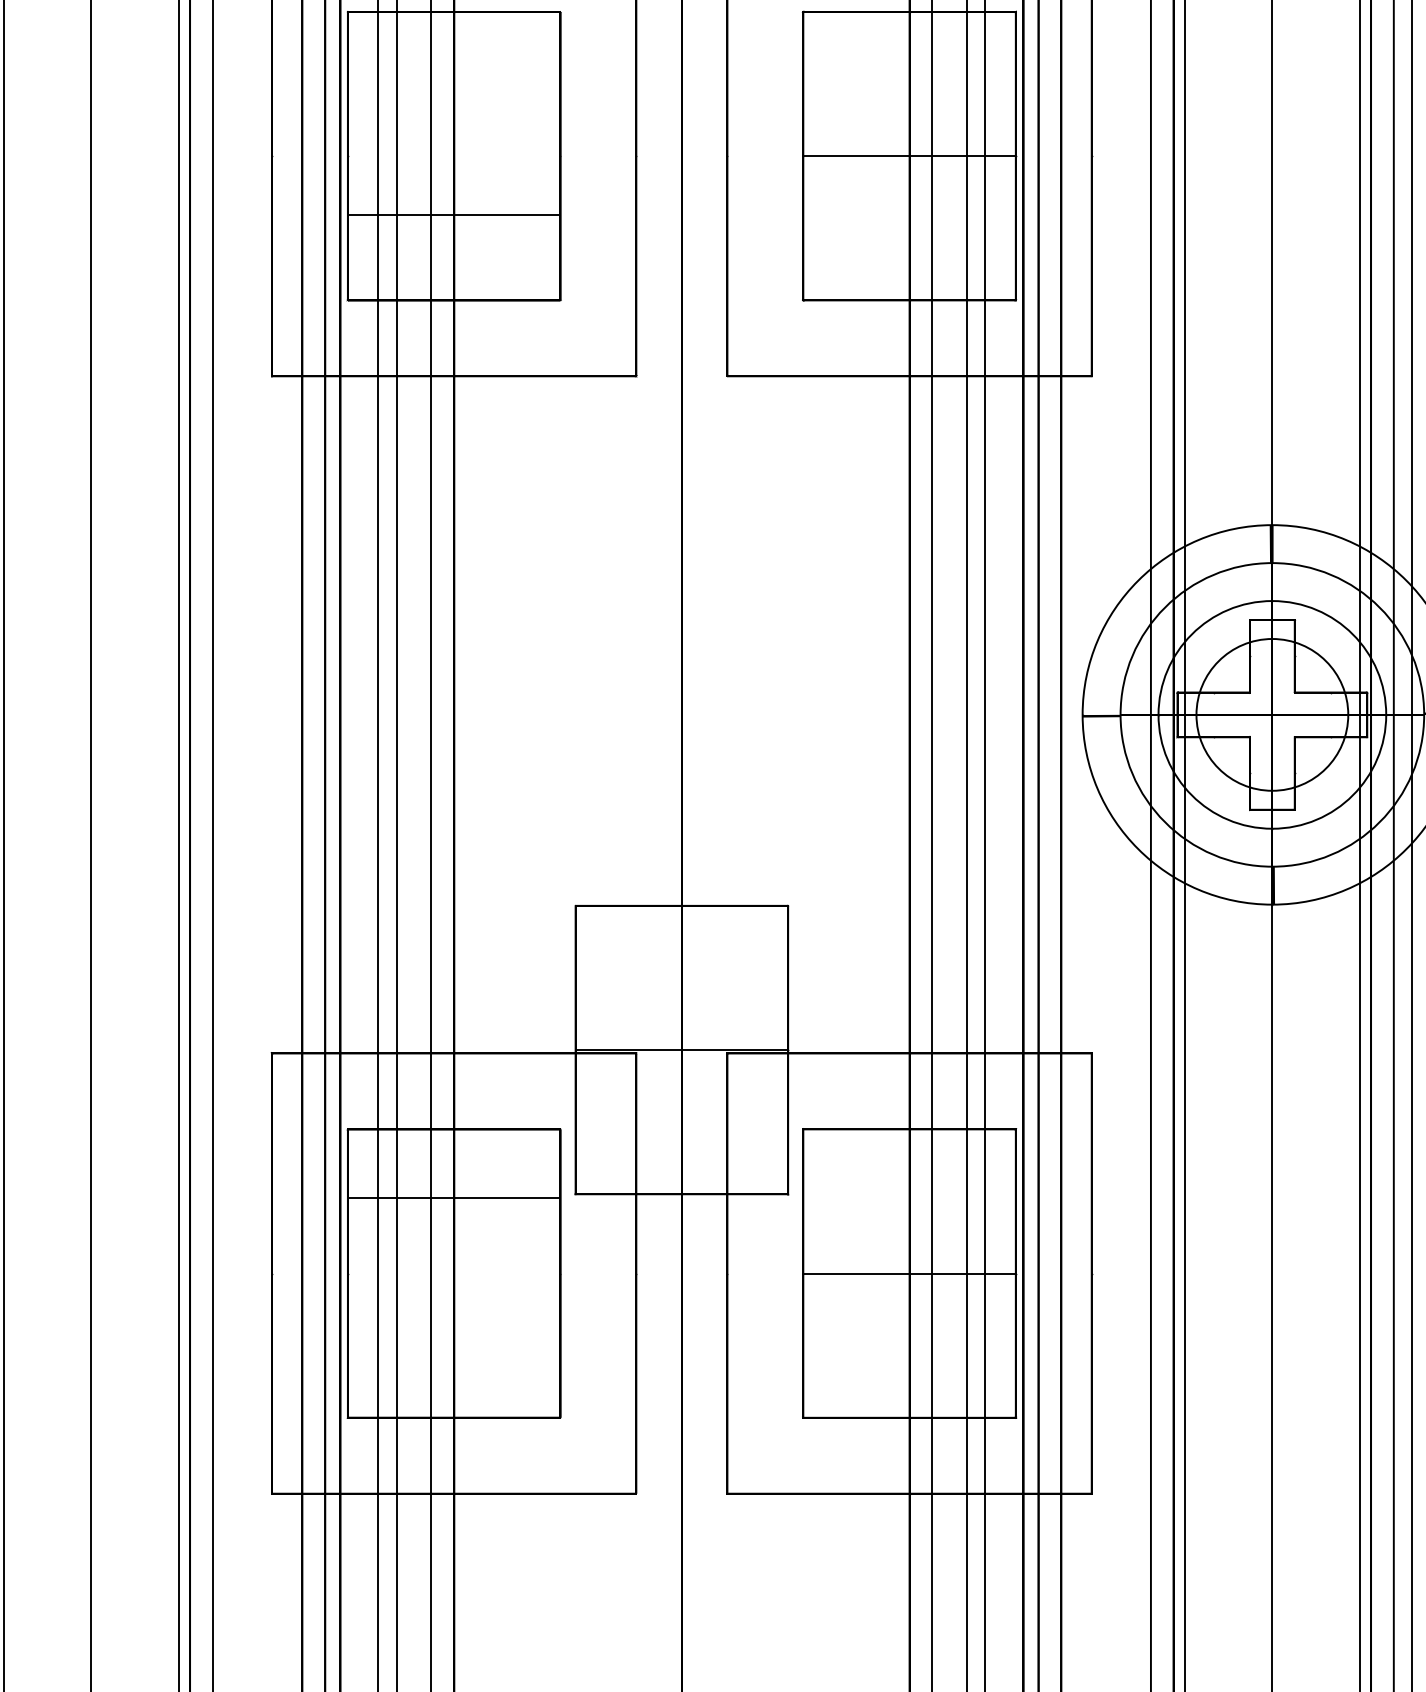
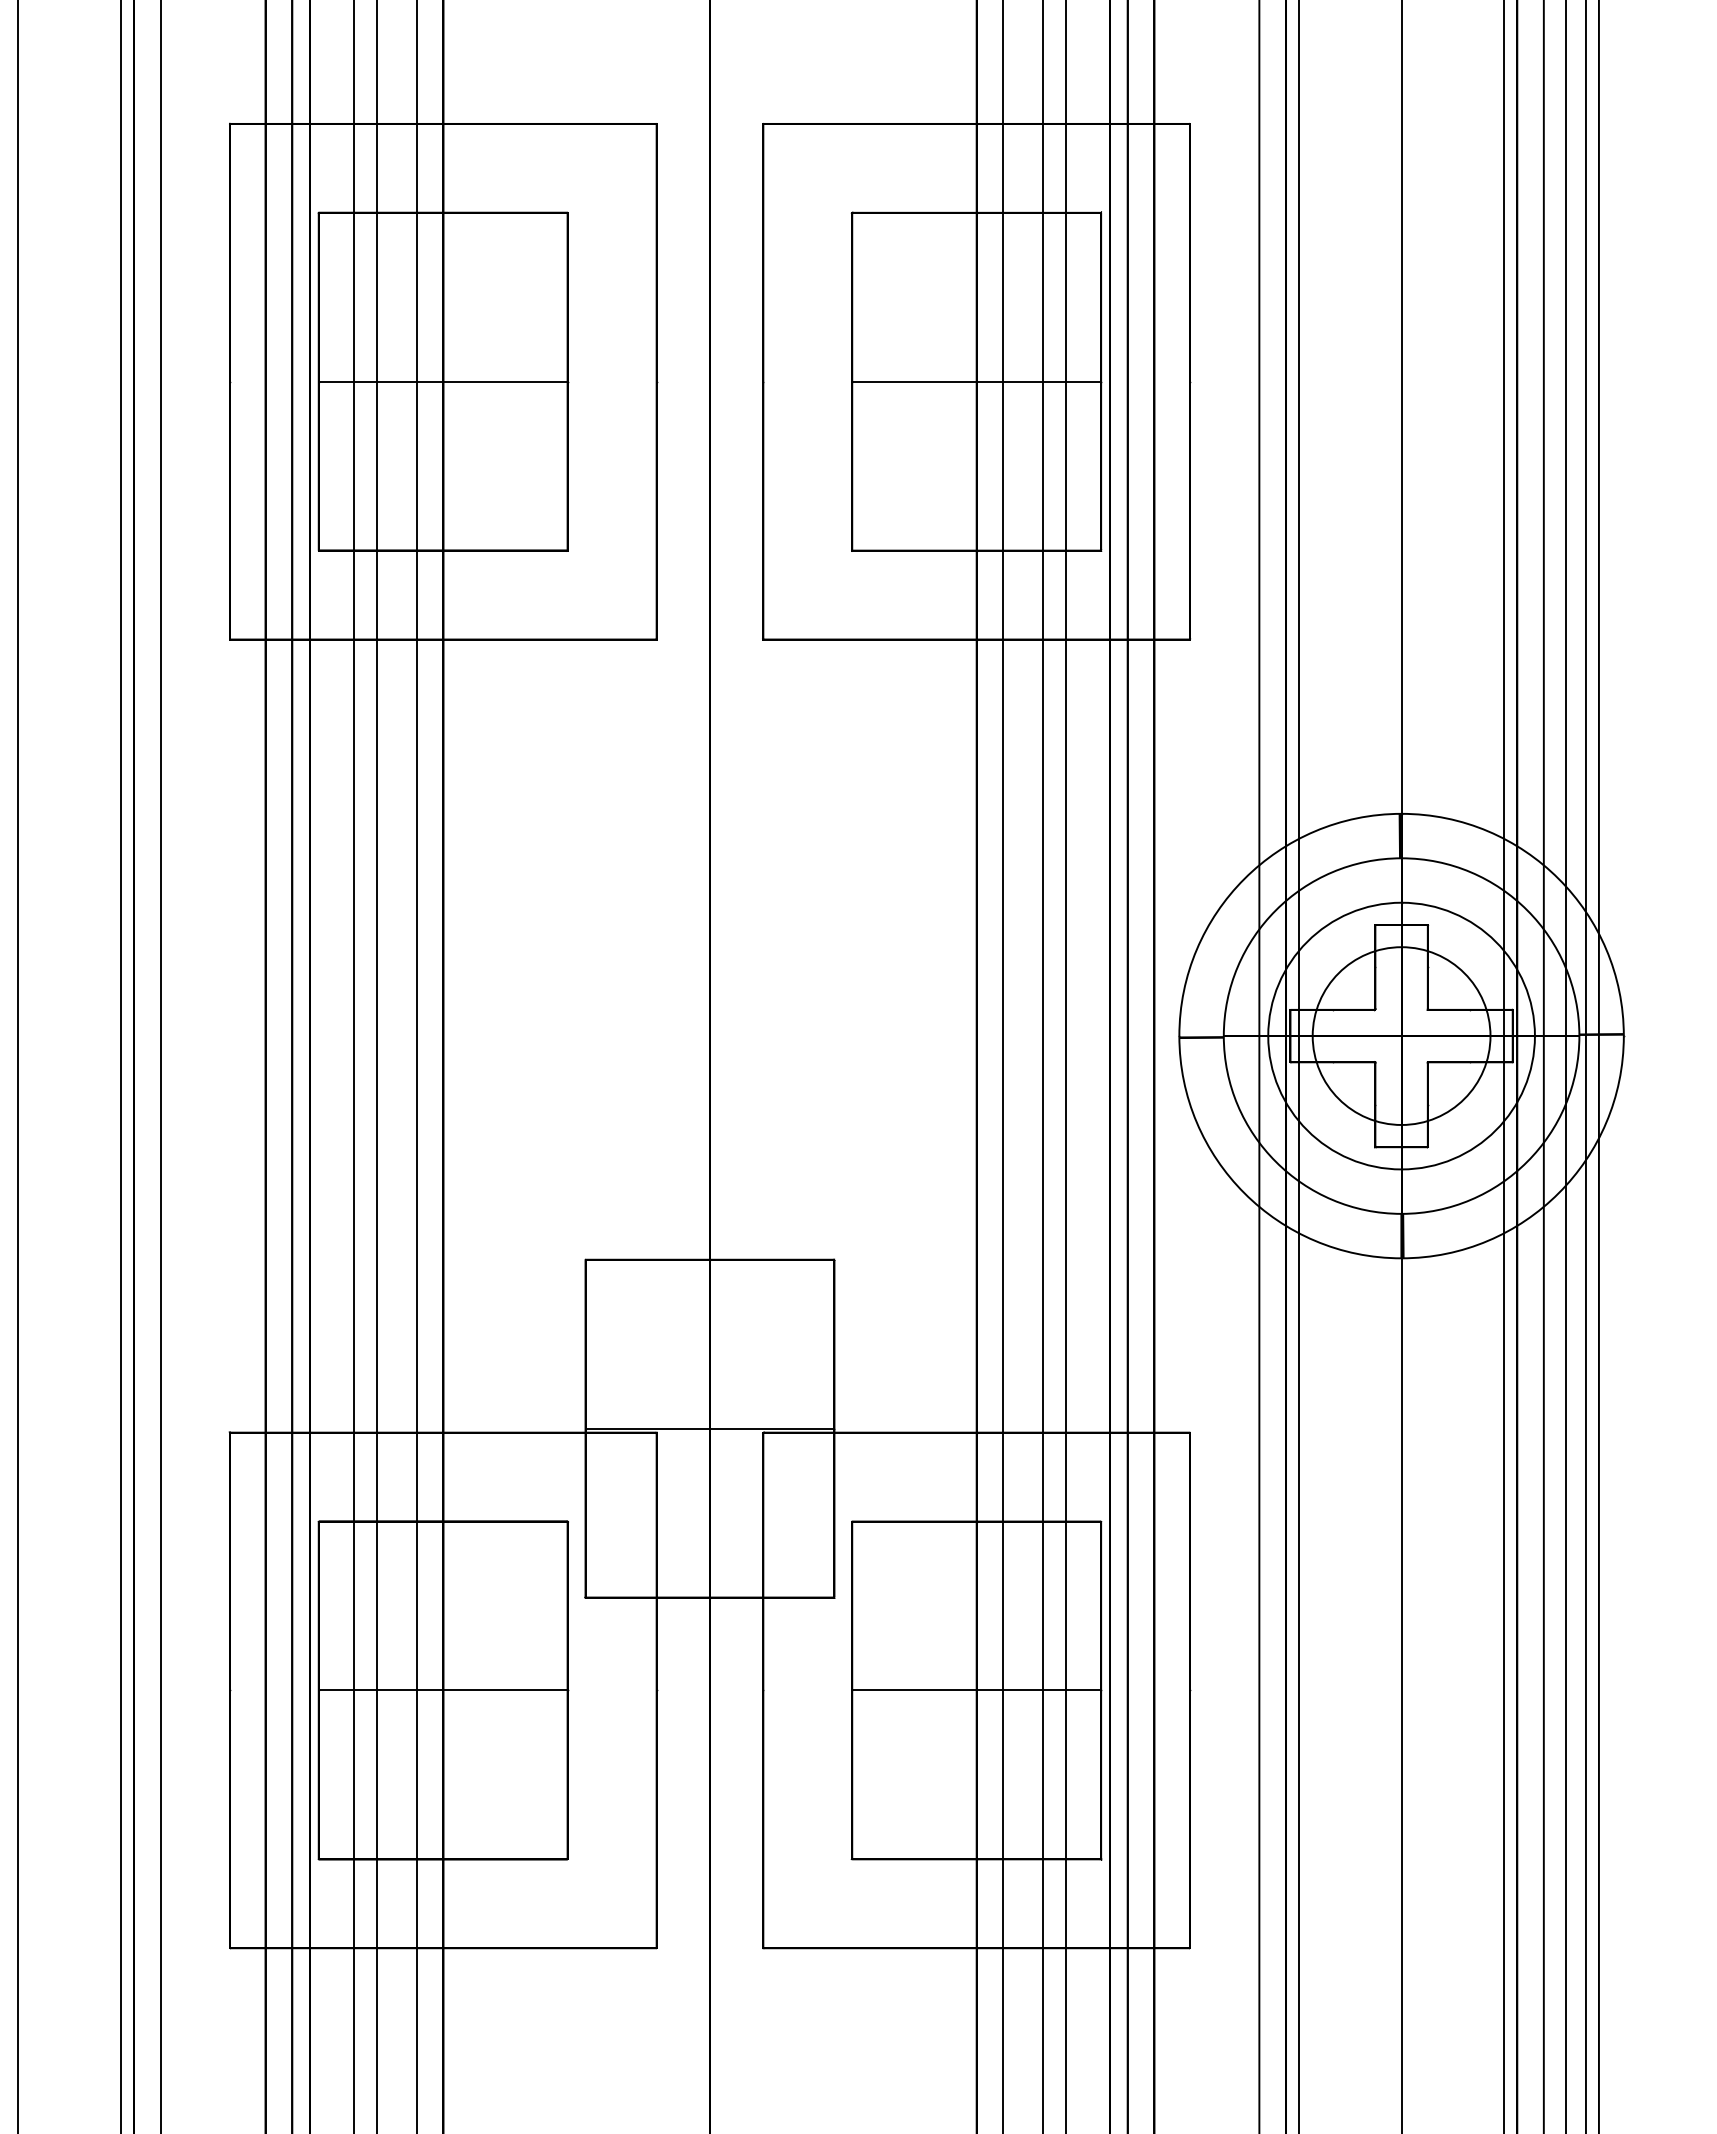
line: (453, 214) -> (442, 381), moved
line: (453, 1197) -> (442, 1690), moved

